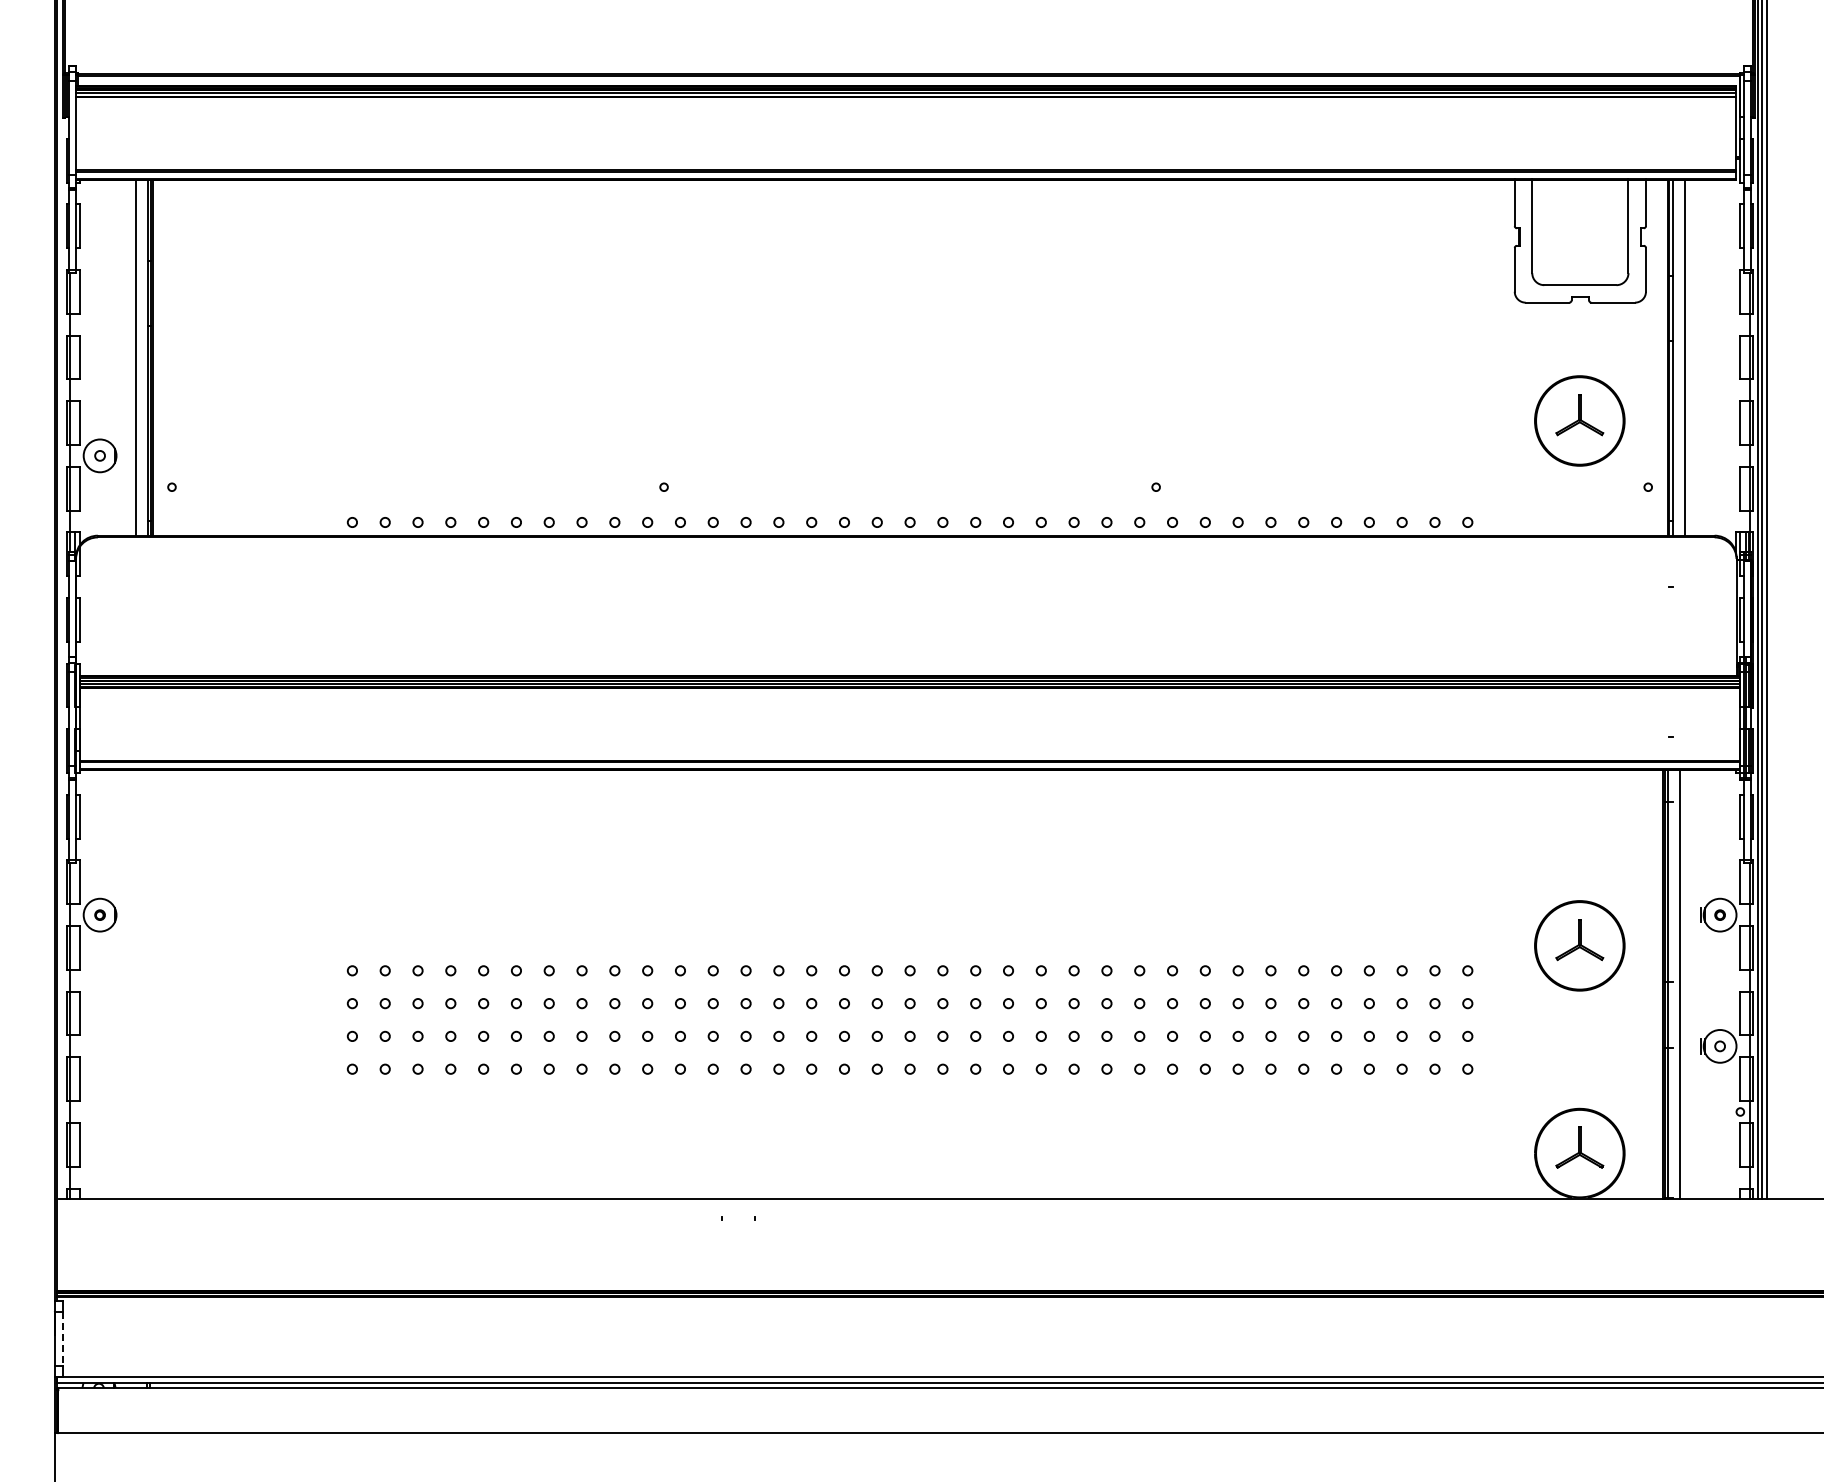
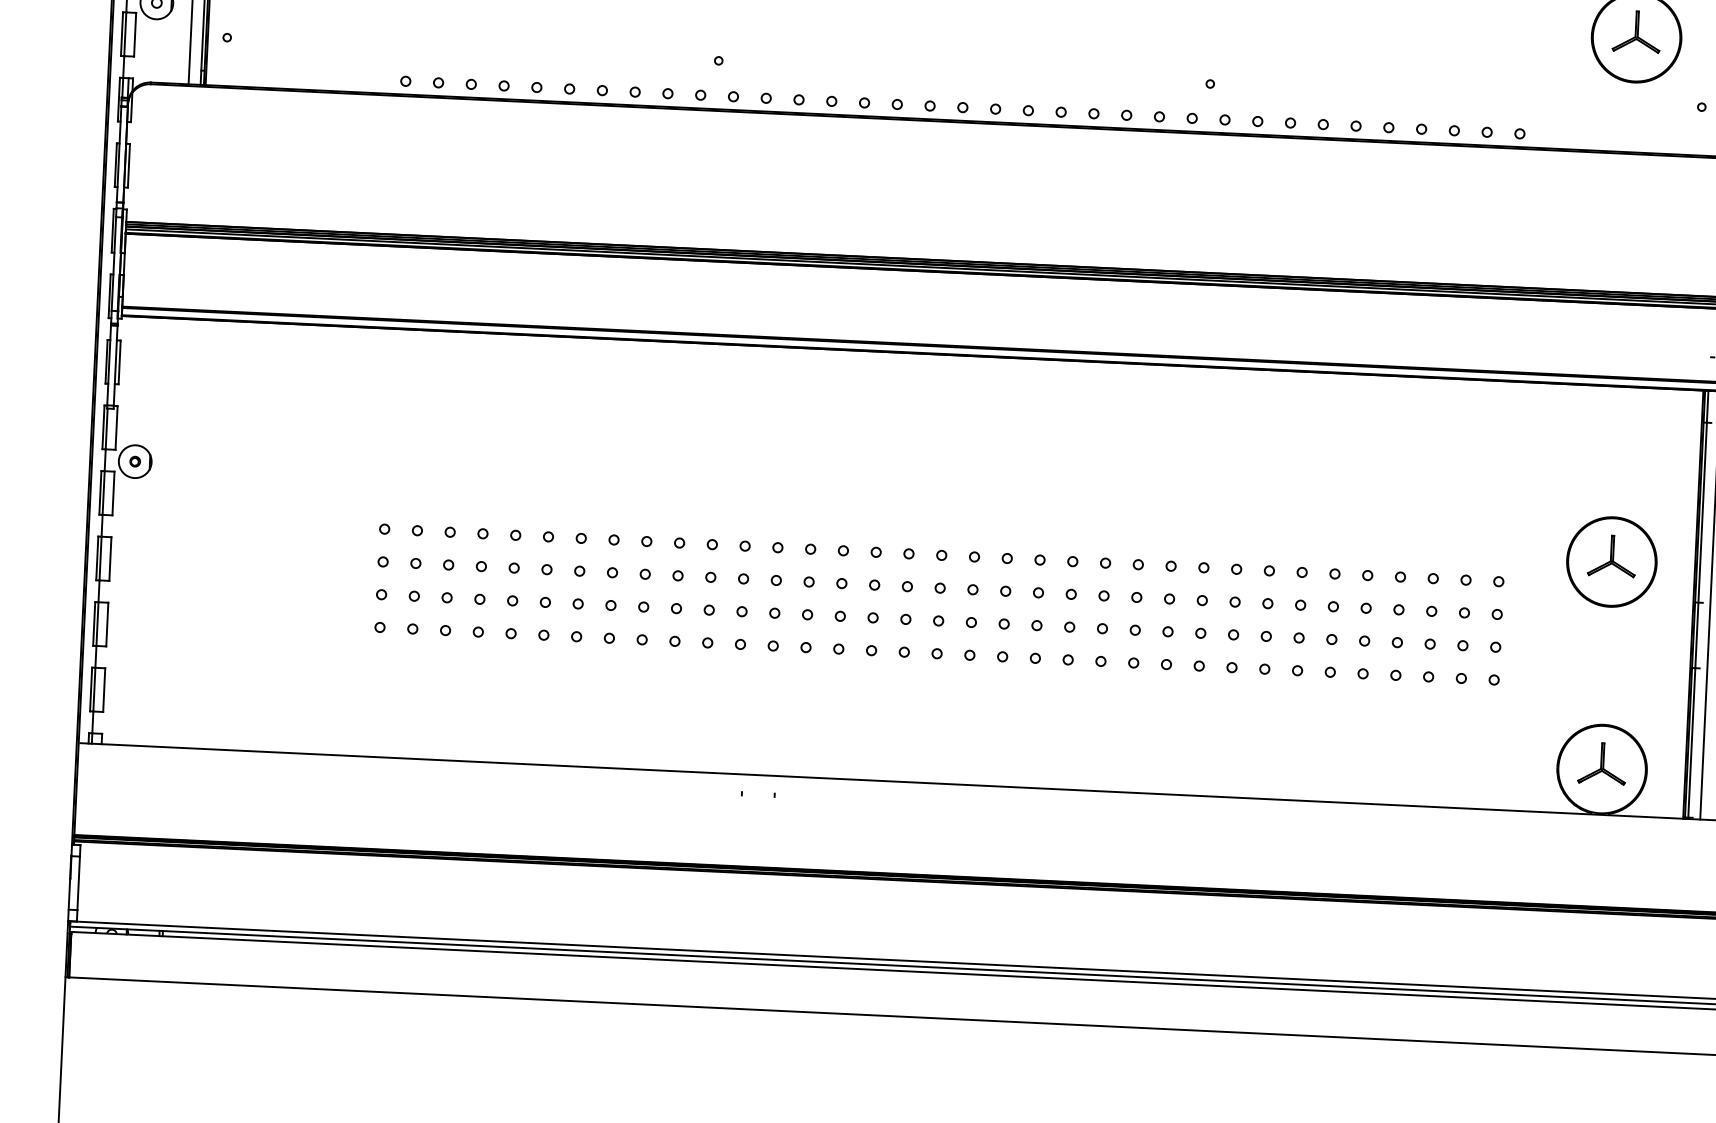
line: (63, 1339) -> (78, 883), dashed -> solid

